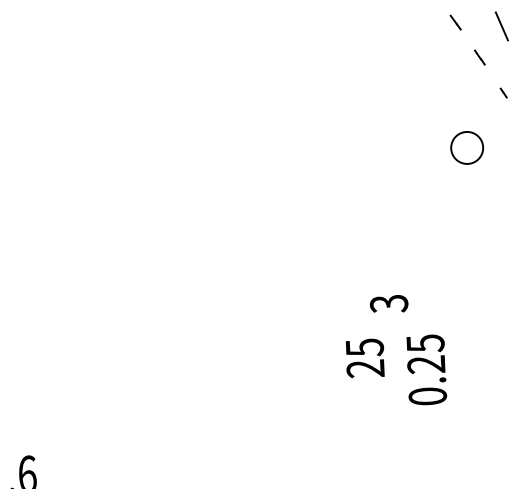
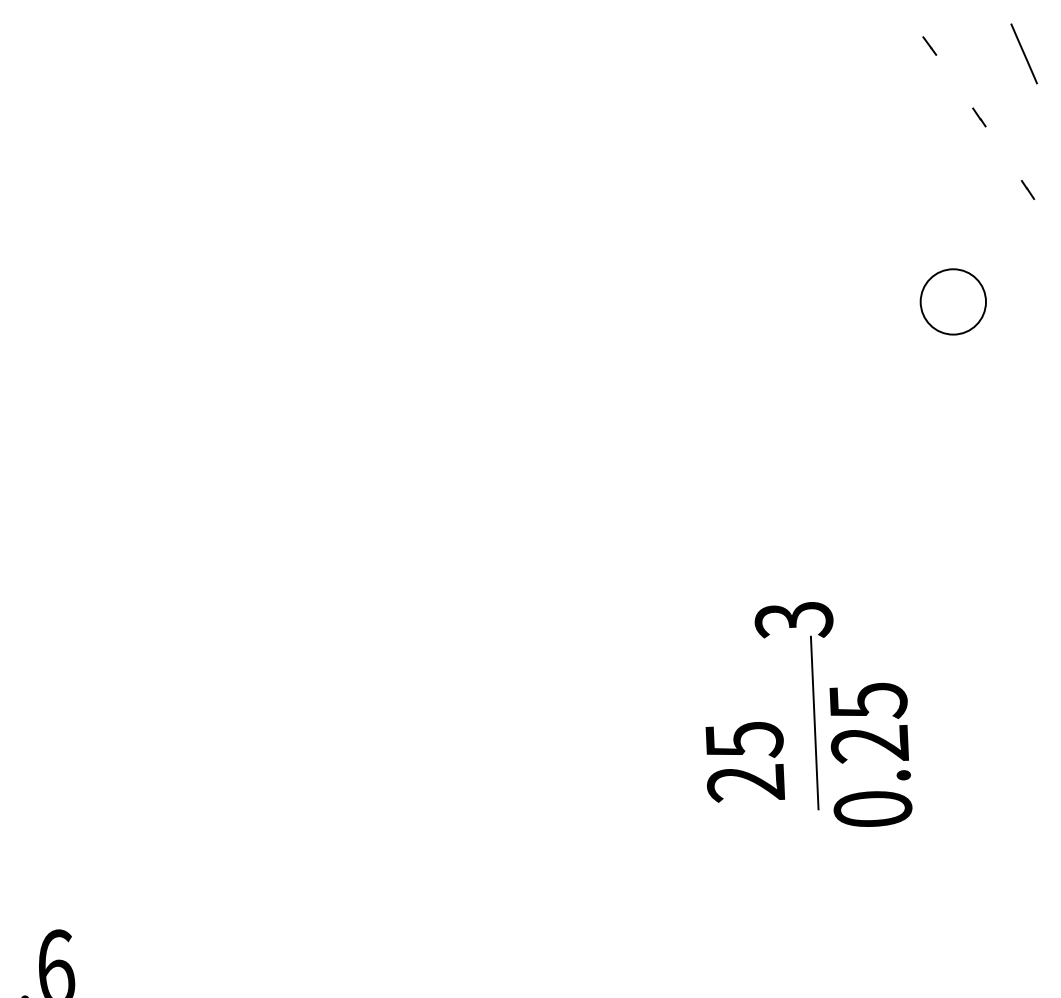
part: (455, 22) -> (929, 45), size x0.62
part: (479, 57) -> (978, 117), size x0.62
line: (399, 353) -> (815, 721), added
text: (364, 358) -> (743, 762), moved

